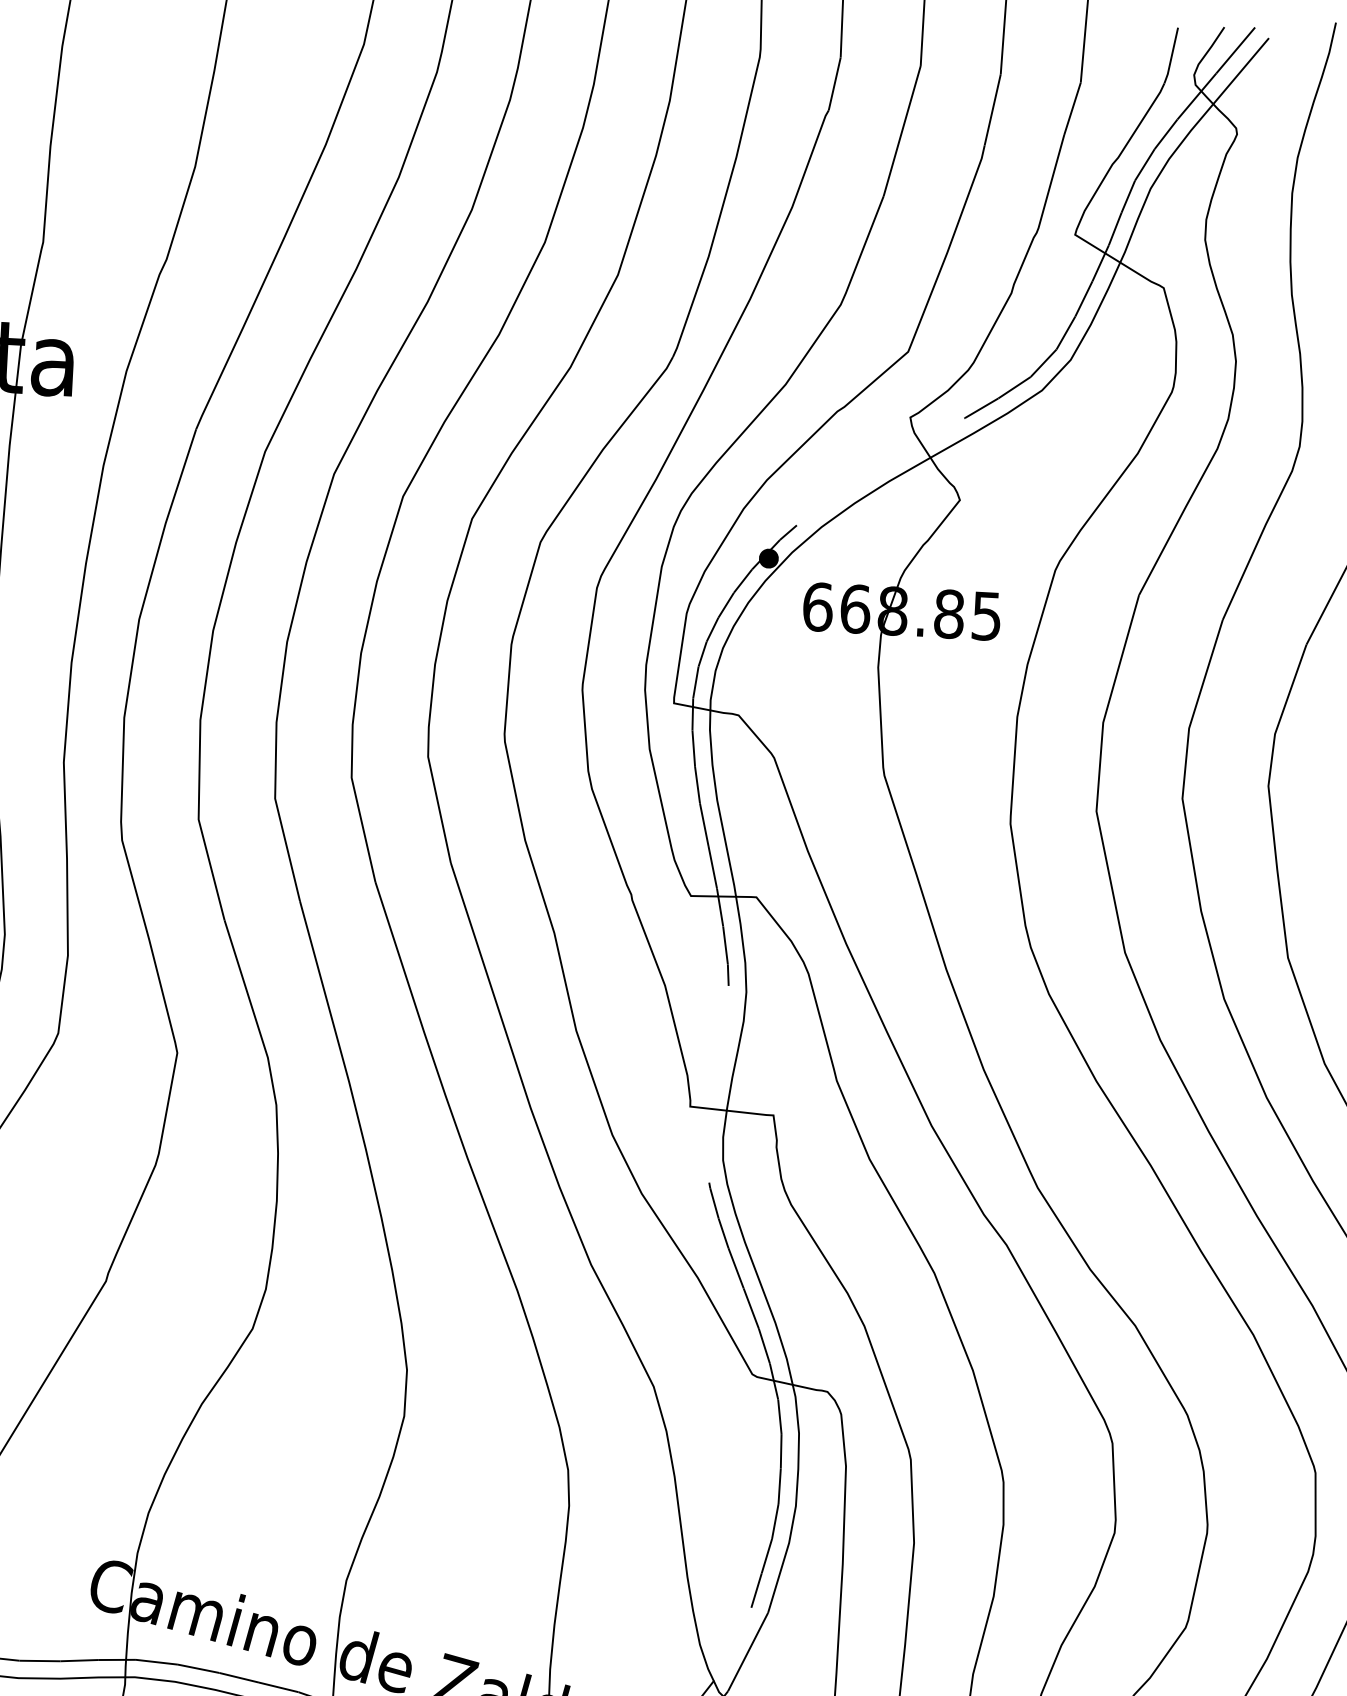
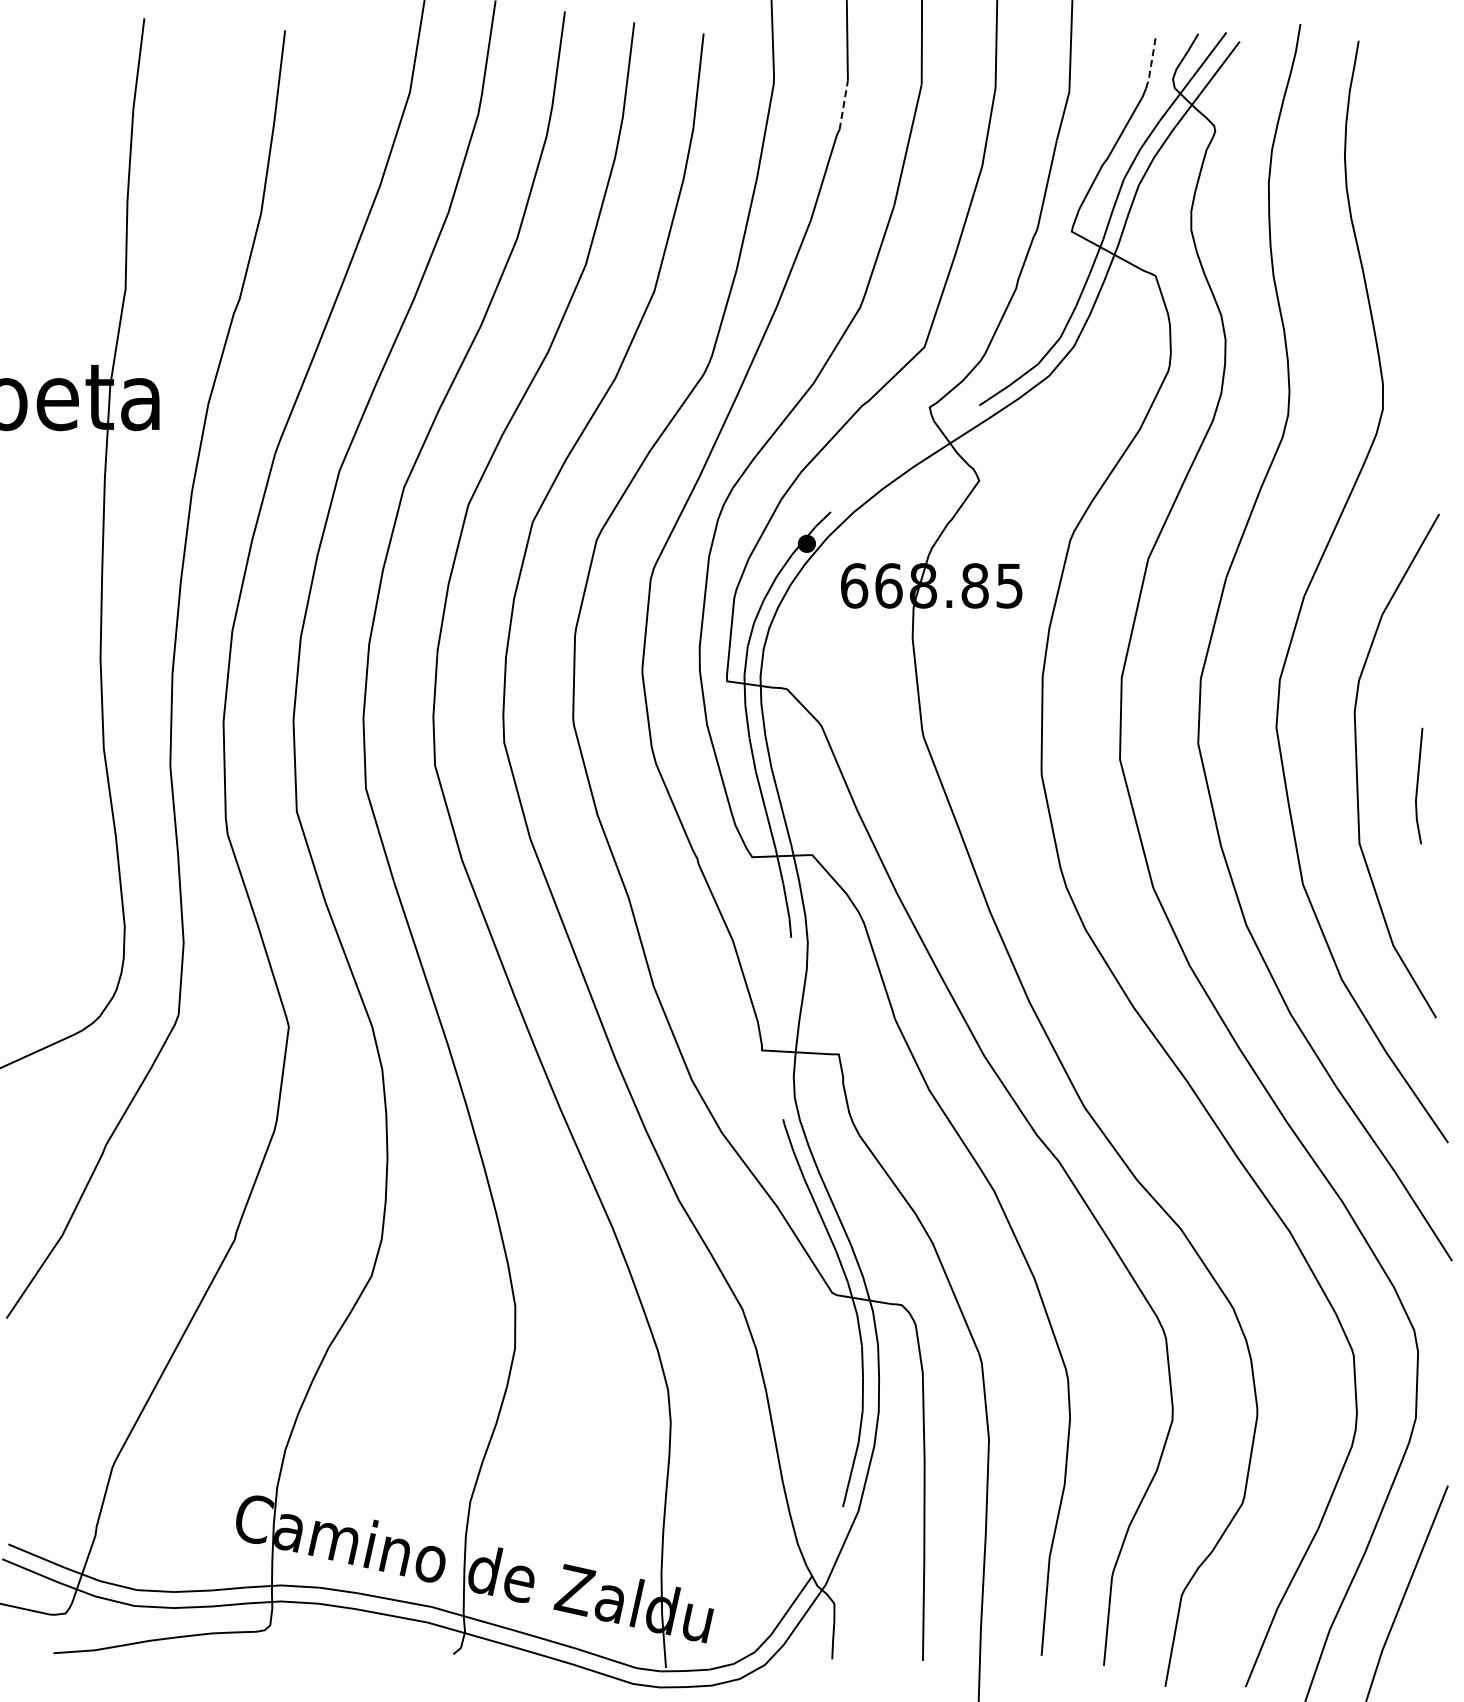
line: (1171, 56) -> (1151, 63), solid -> dashed
line: (834, 84) -> (843, 105), solid -> dashed

